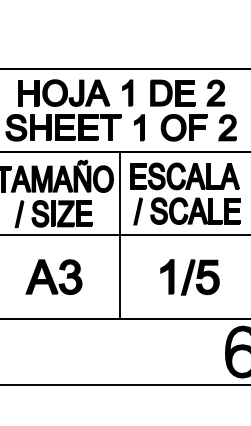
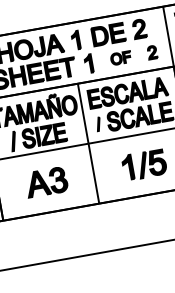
part: (183, 127) -> (120, 57), size x0.6
part: (227, 127) -> (152, 52), size x0.7
part: (137, 211) -> (98, 124), size x0.7

